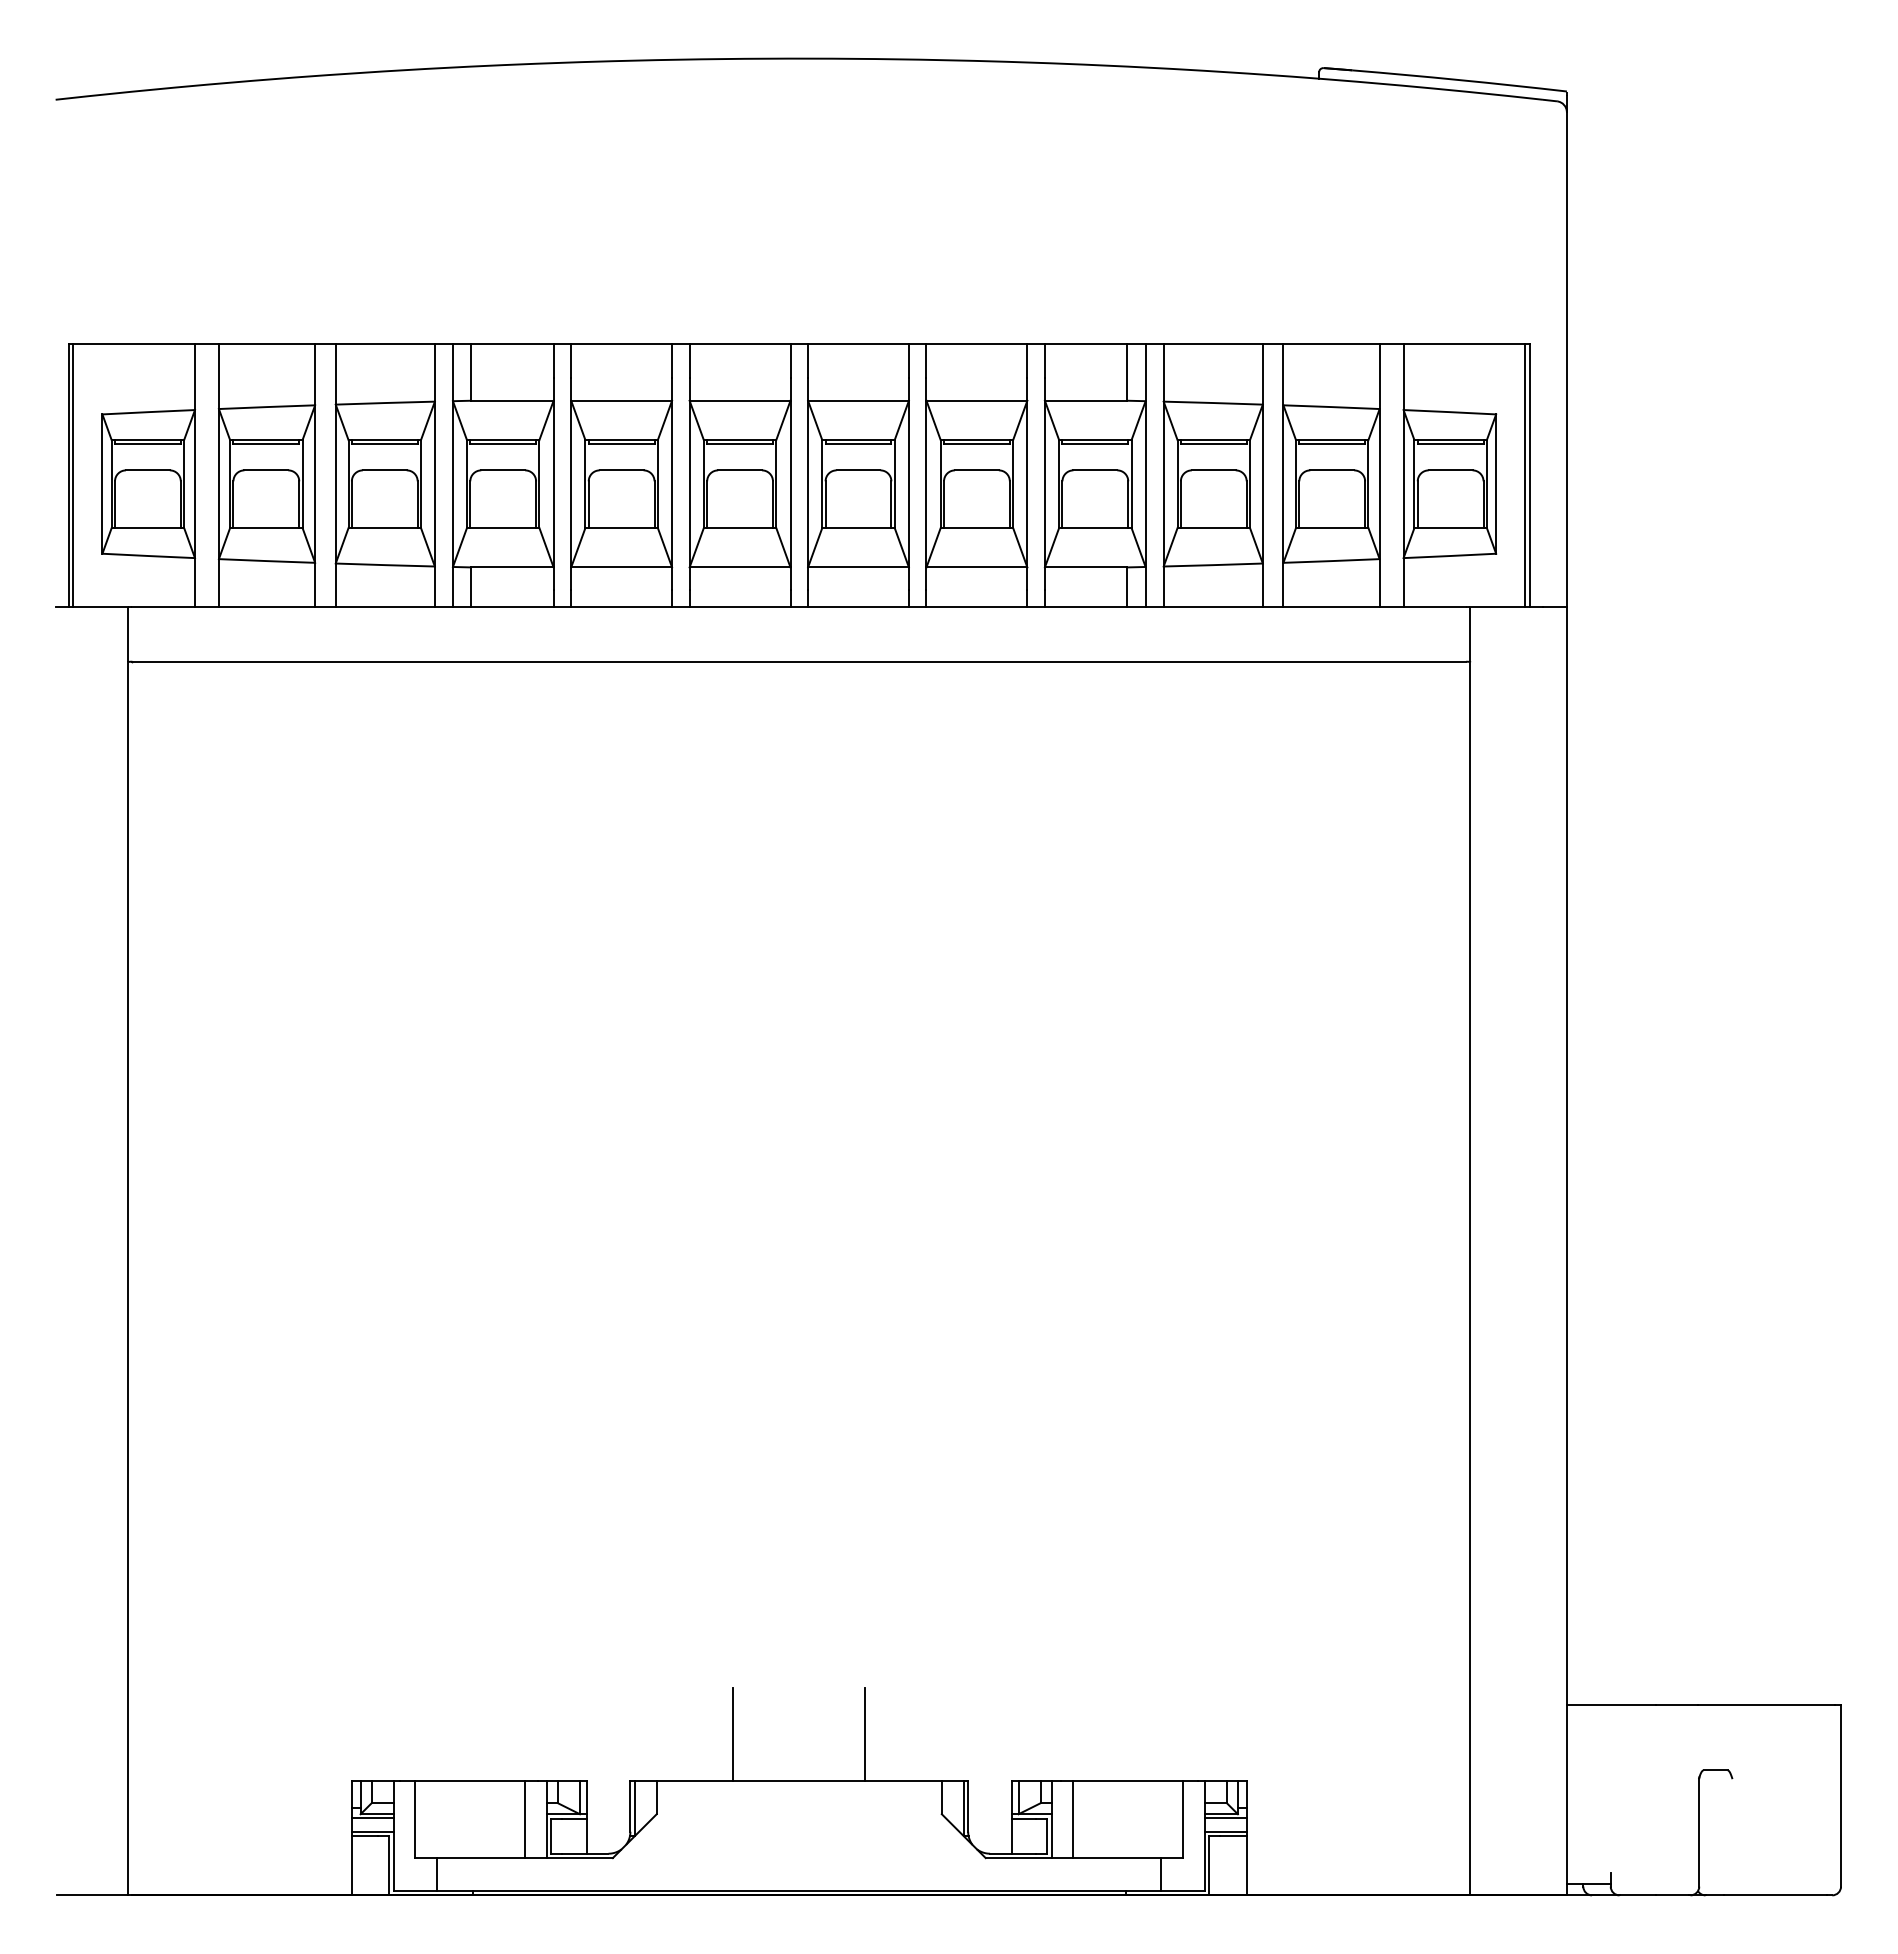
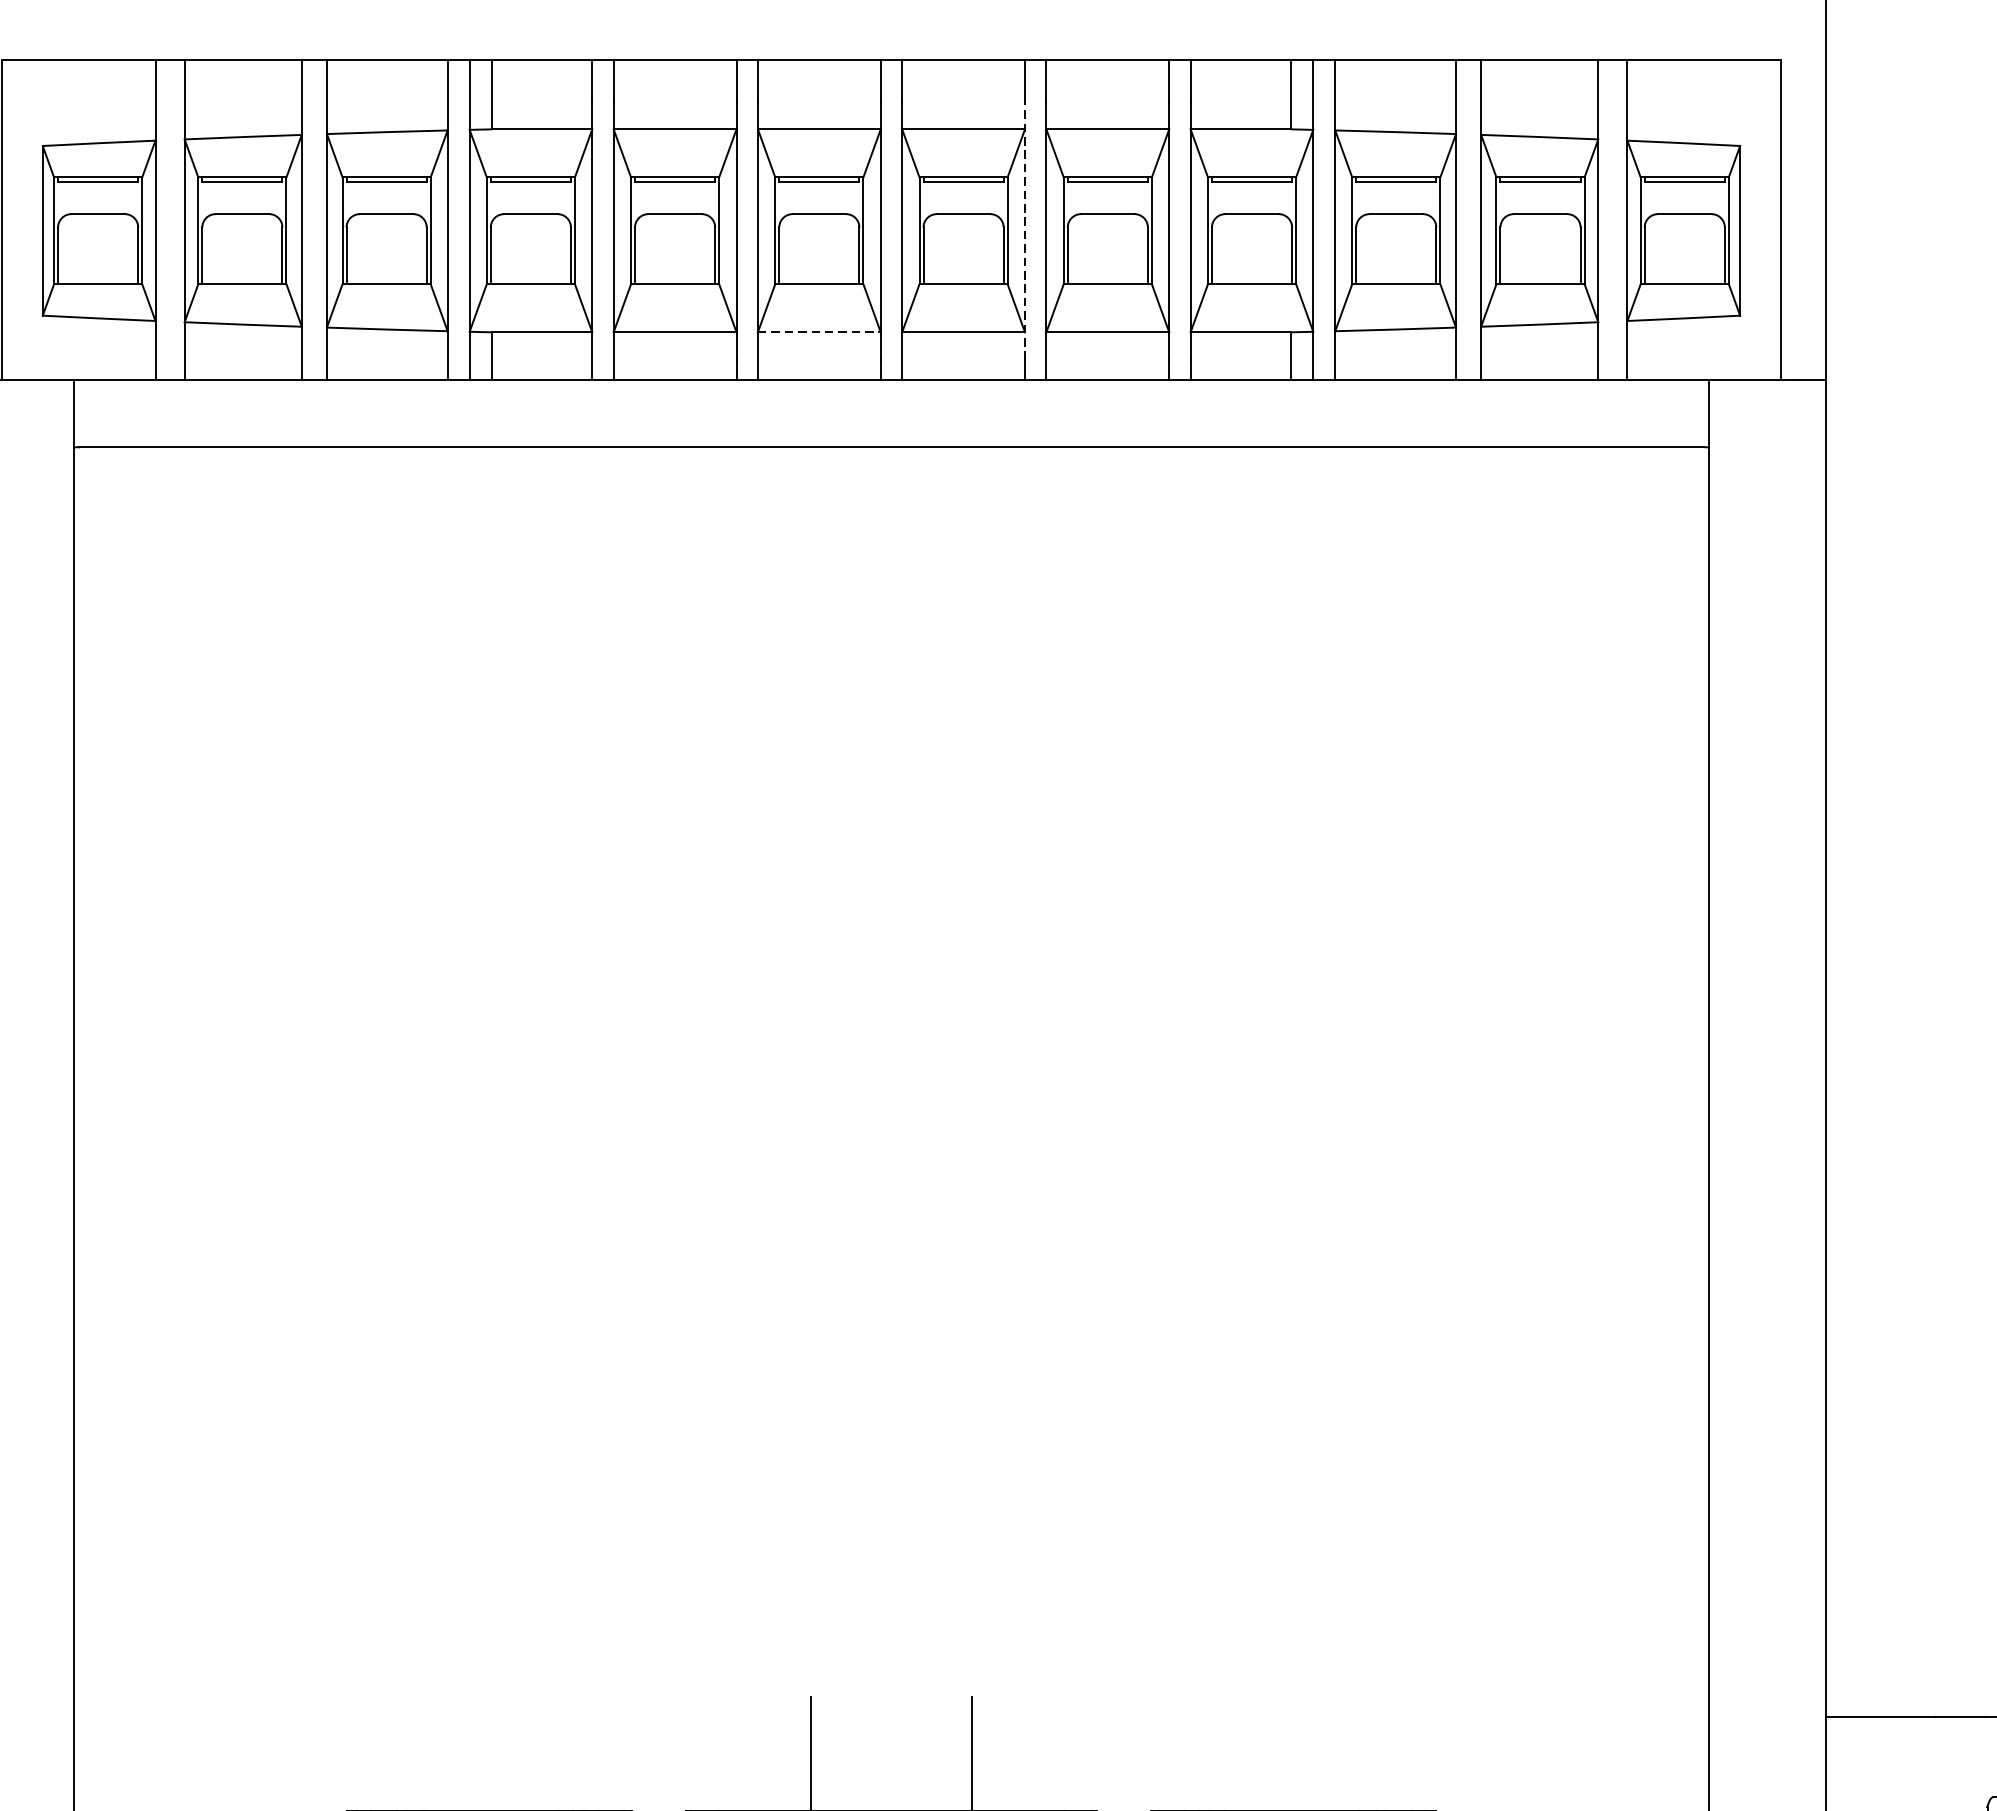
line: (73, 474) -> (7, 219), removed
line: (1525, 474) -> (1775, 219), removed
line: (908, 483) -> (1024, 230), solid -> dashed
line: (740, 567) -> (819, 332), solid -> dashed

